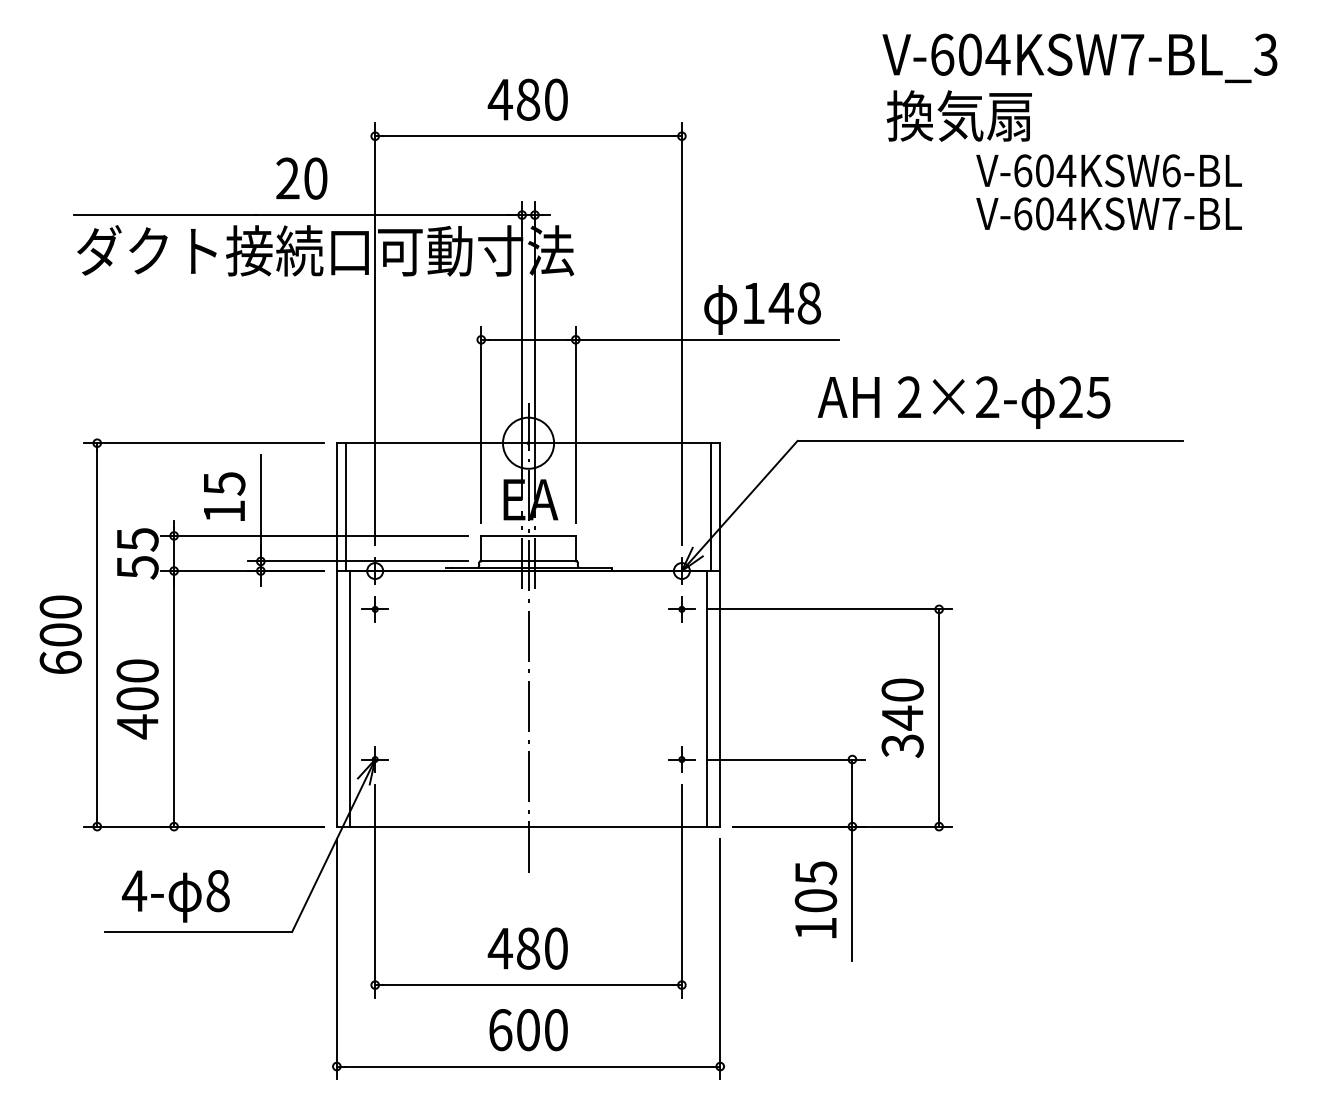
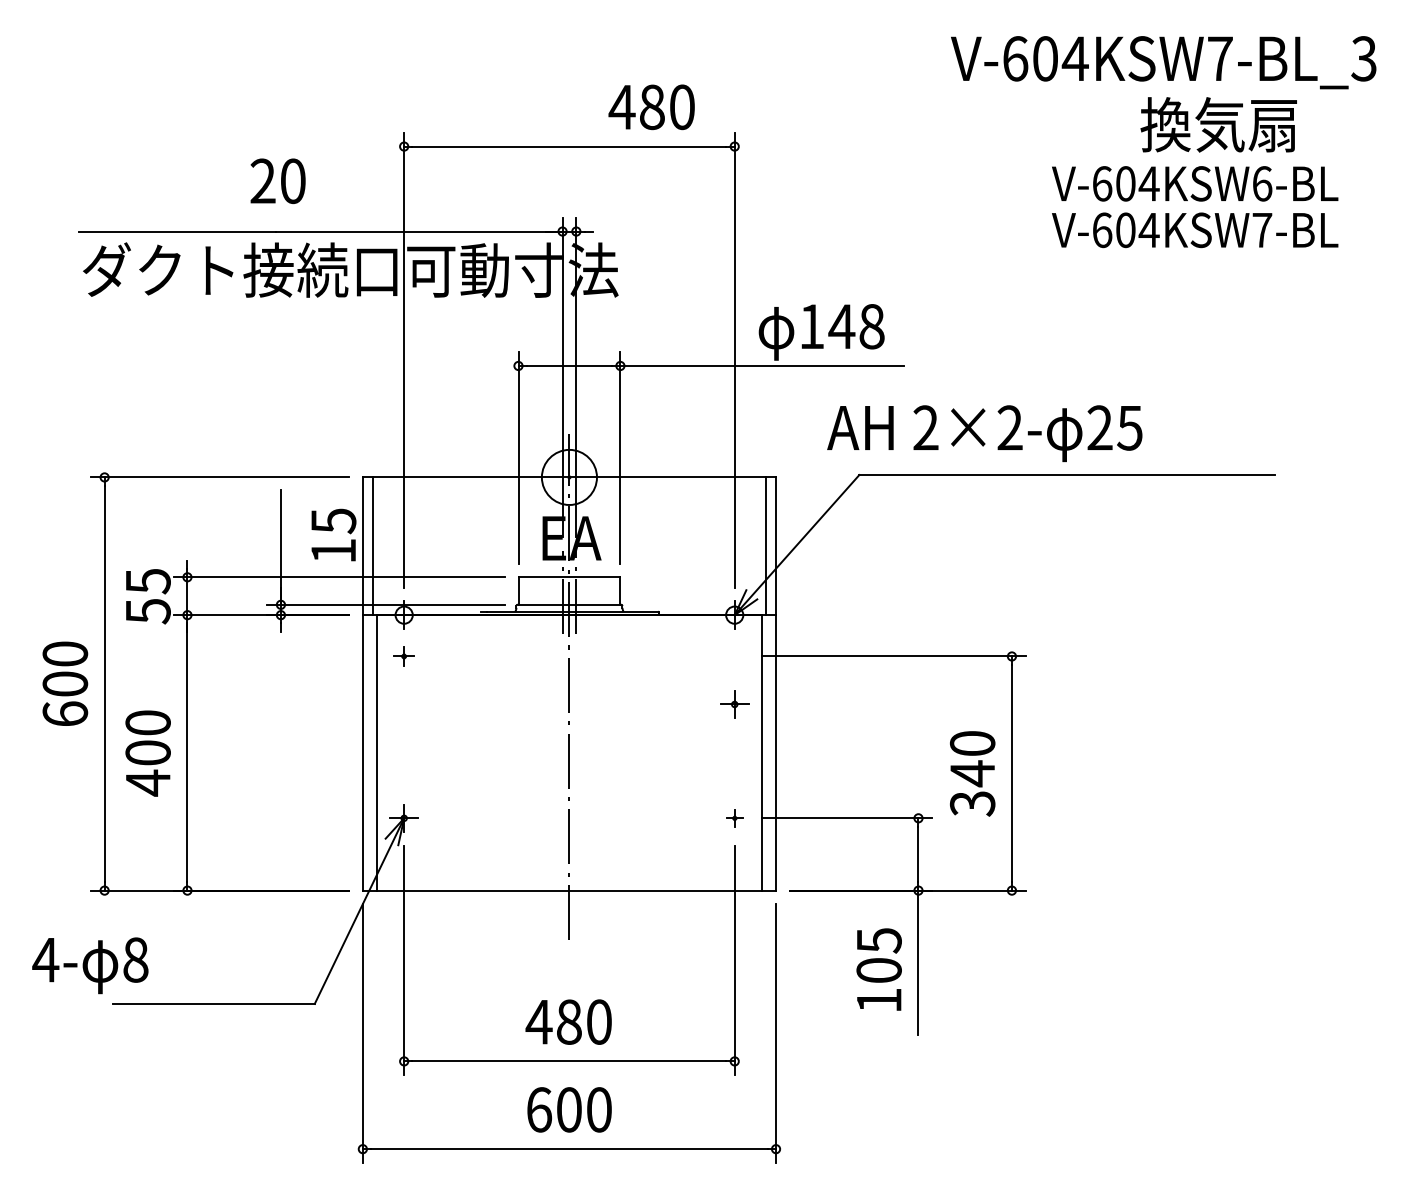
text: (527, 99) -> (651, 107), moved
text: (959, 115) -> (1218, 124), moved
text: (301, 177) -> (277, 180), moved
text: (963, 402) -> (984, 433), moved
text: (224, 496) -> (333, 534), moved
part: (374, 609) -> (403, 656), size x0.7
part: (681, 609) -> (734, 704), moved
part: (681, 759) -> (734, 818), size x0.6
text: (175, 896) -> (90, 965), moved

